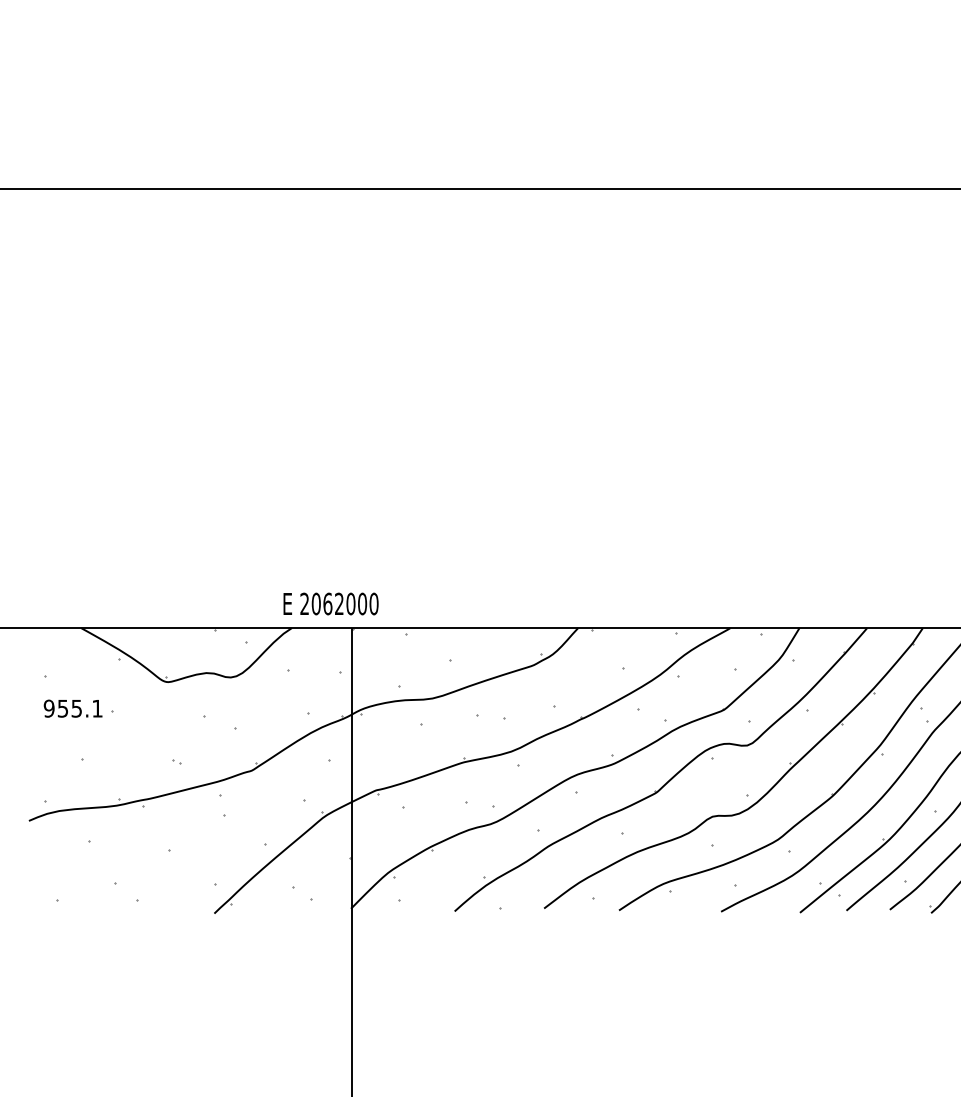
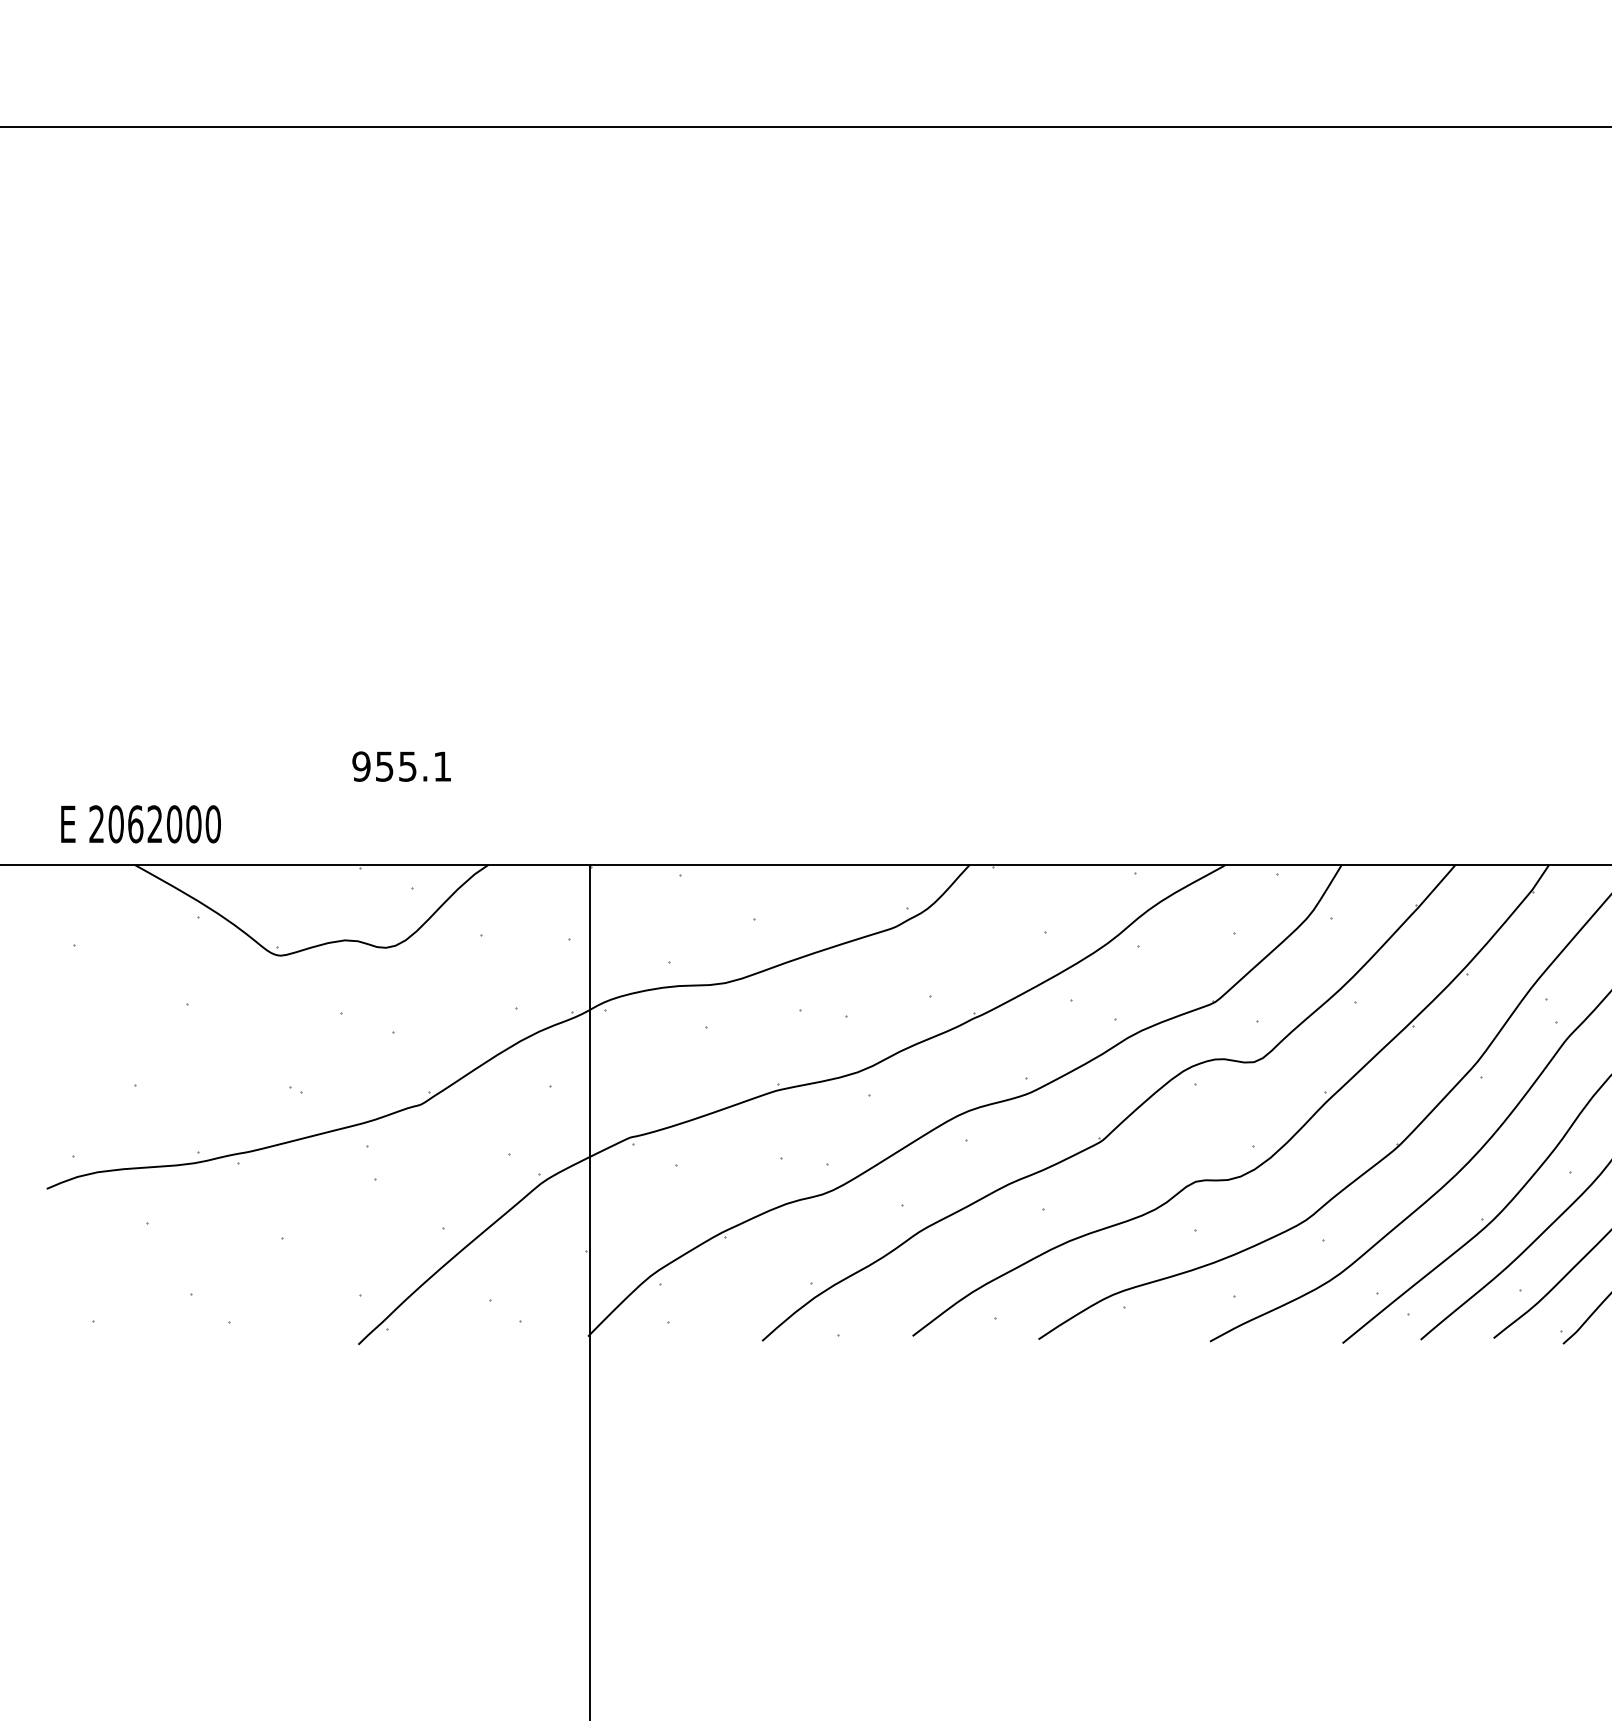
text: (330, 603) -> (140, 823), moved
text: (72, 708) -> (400, 766), moved

